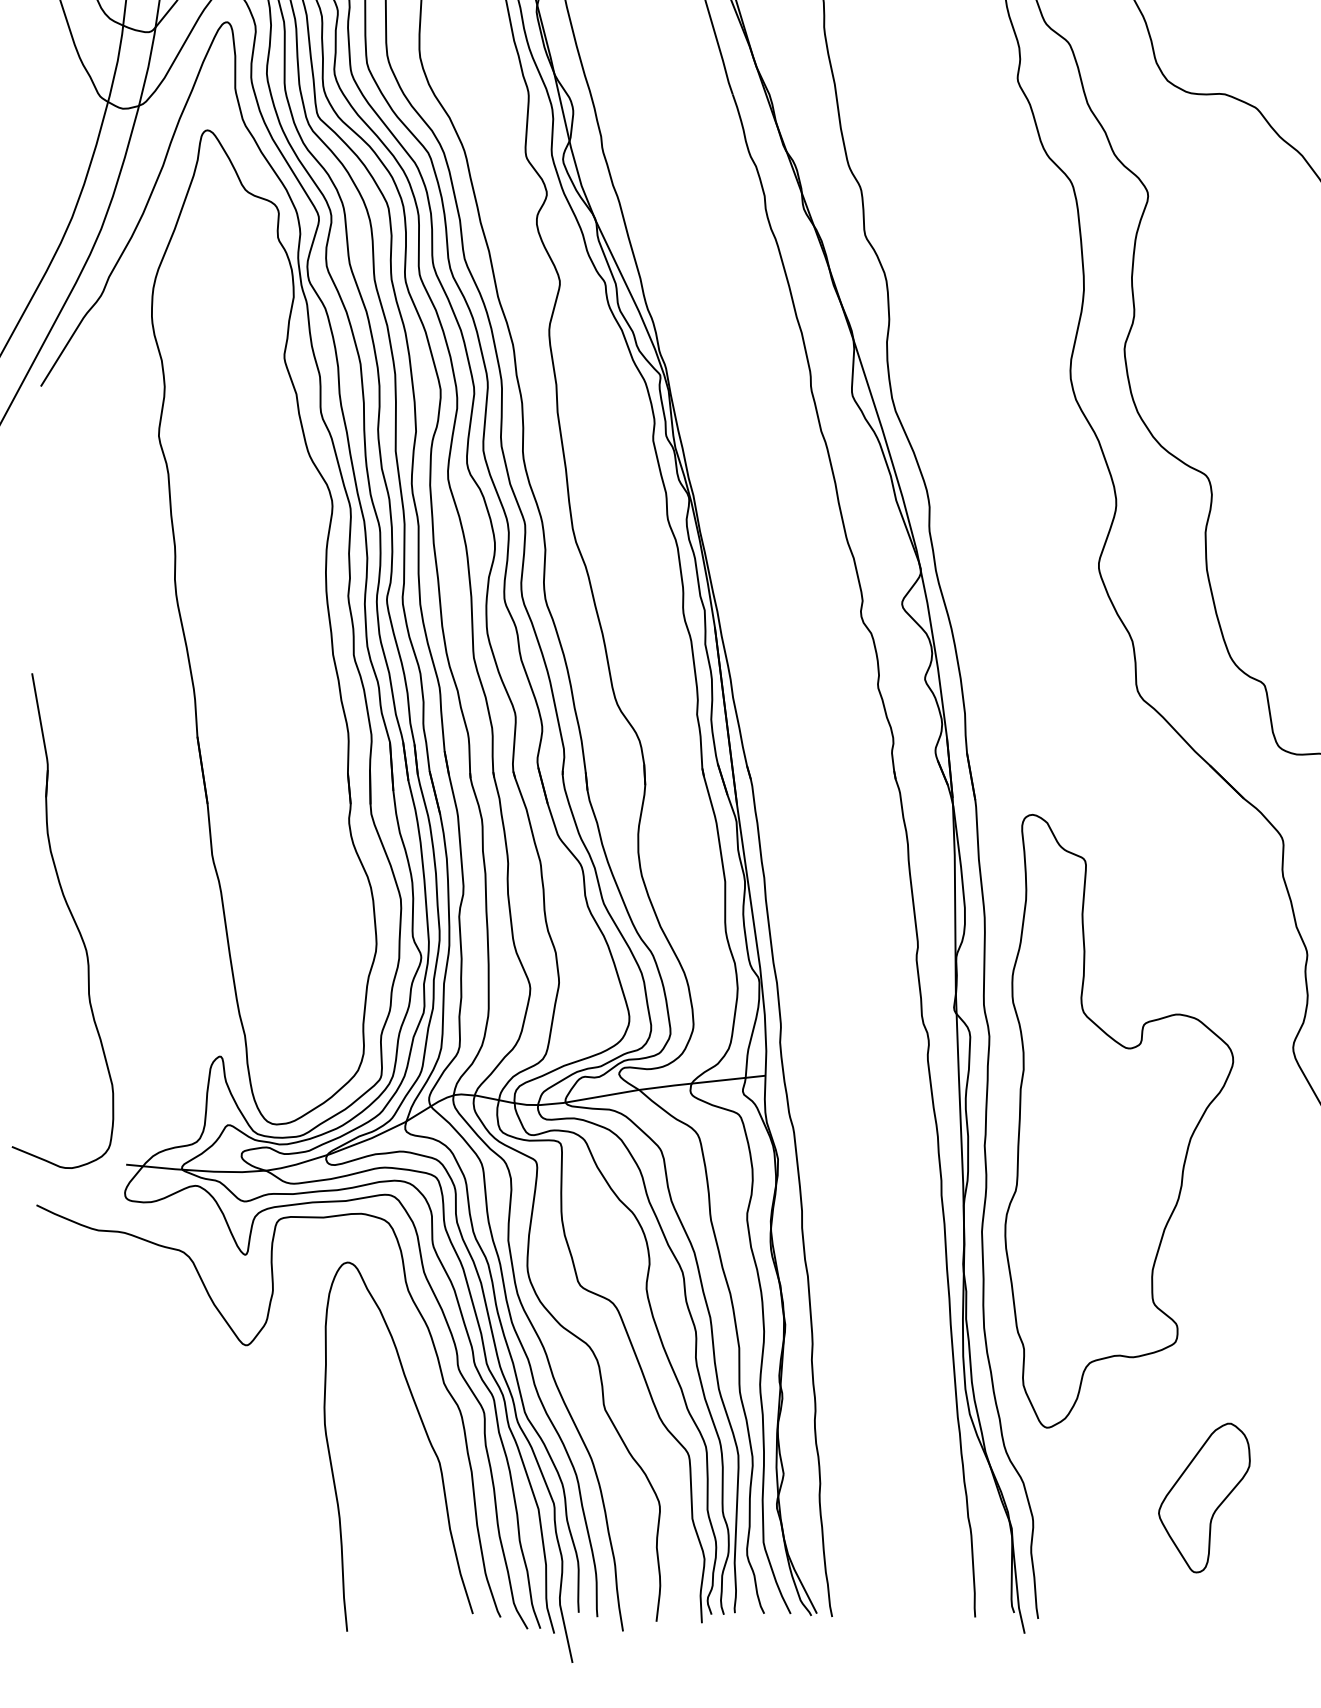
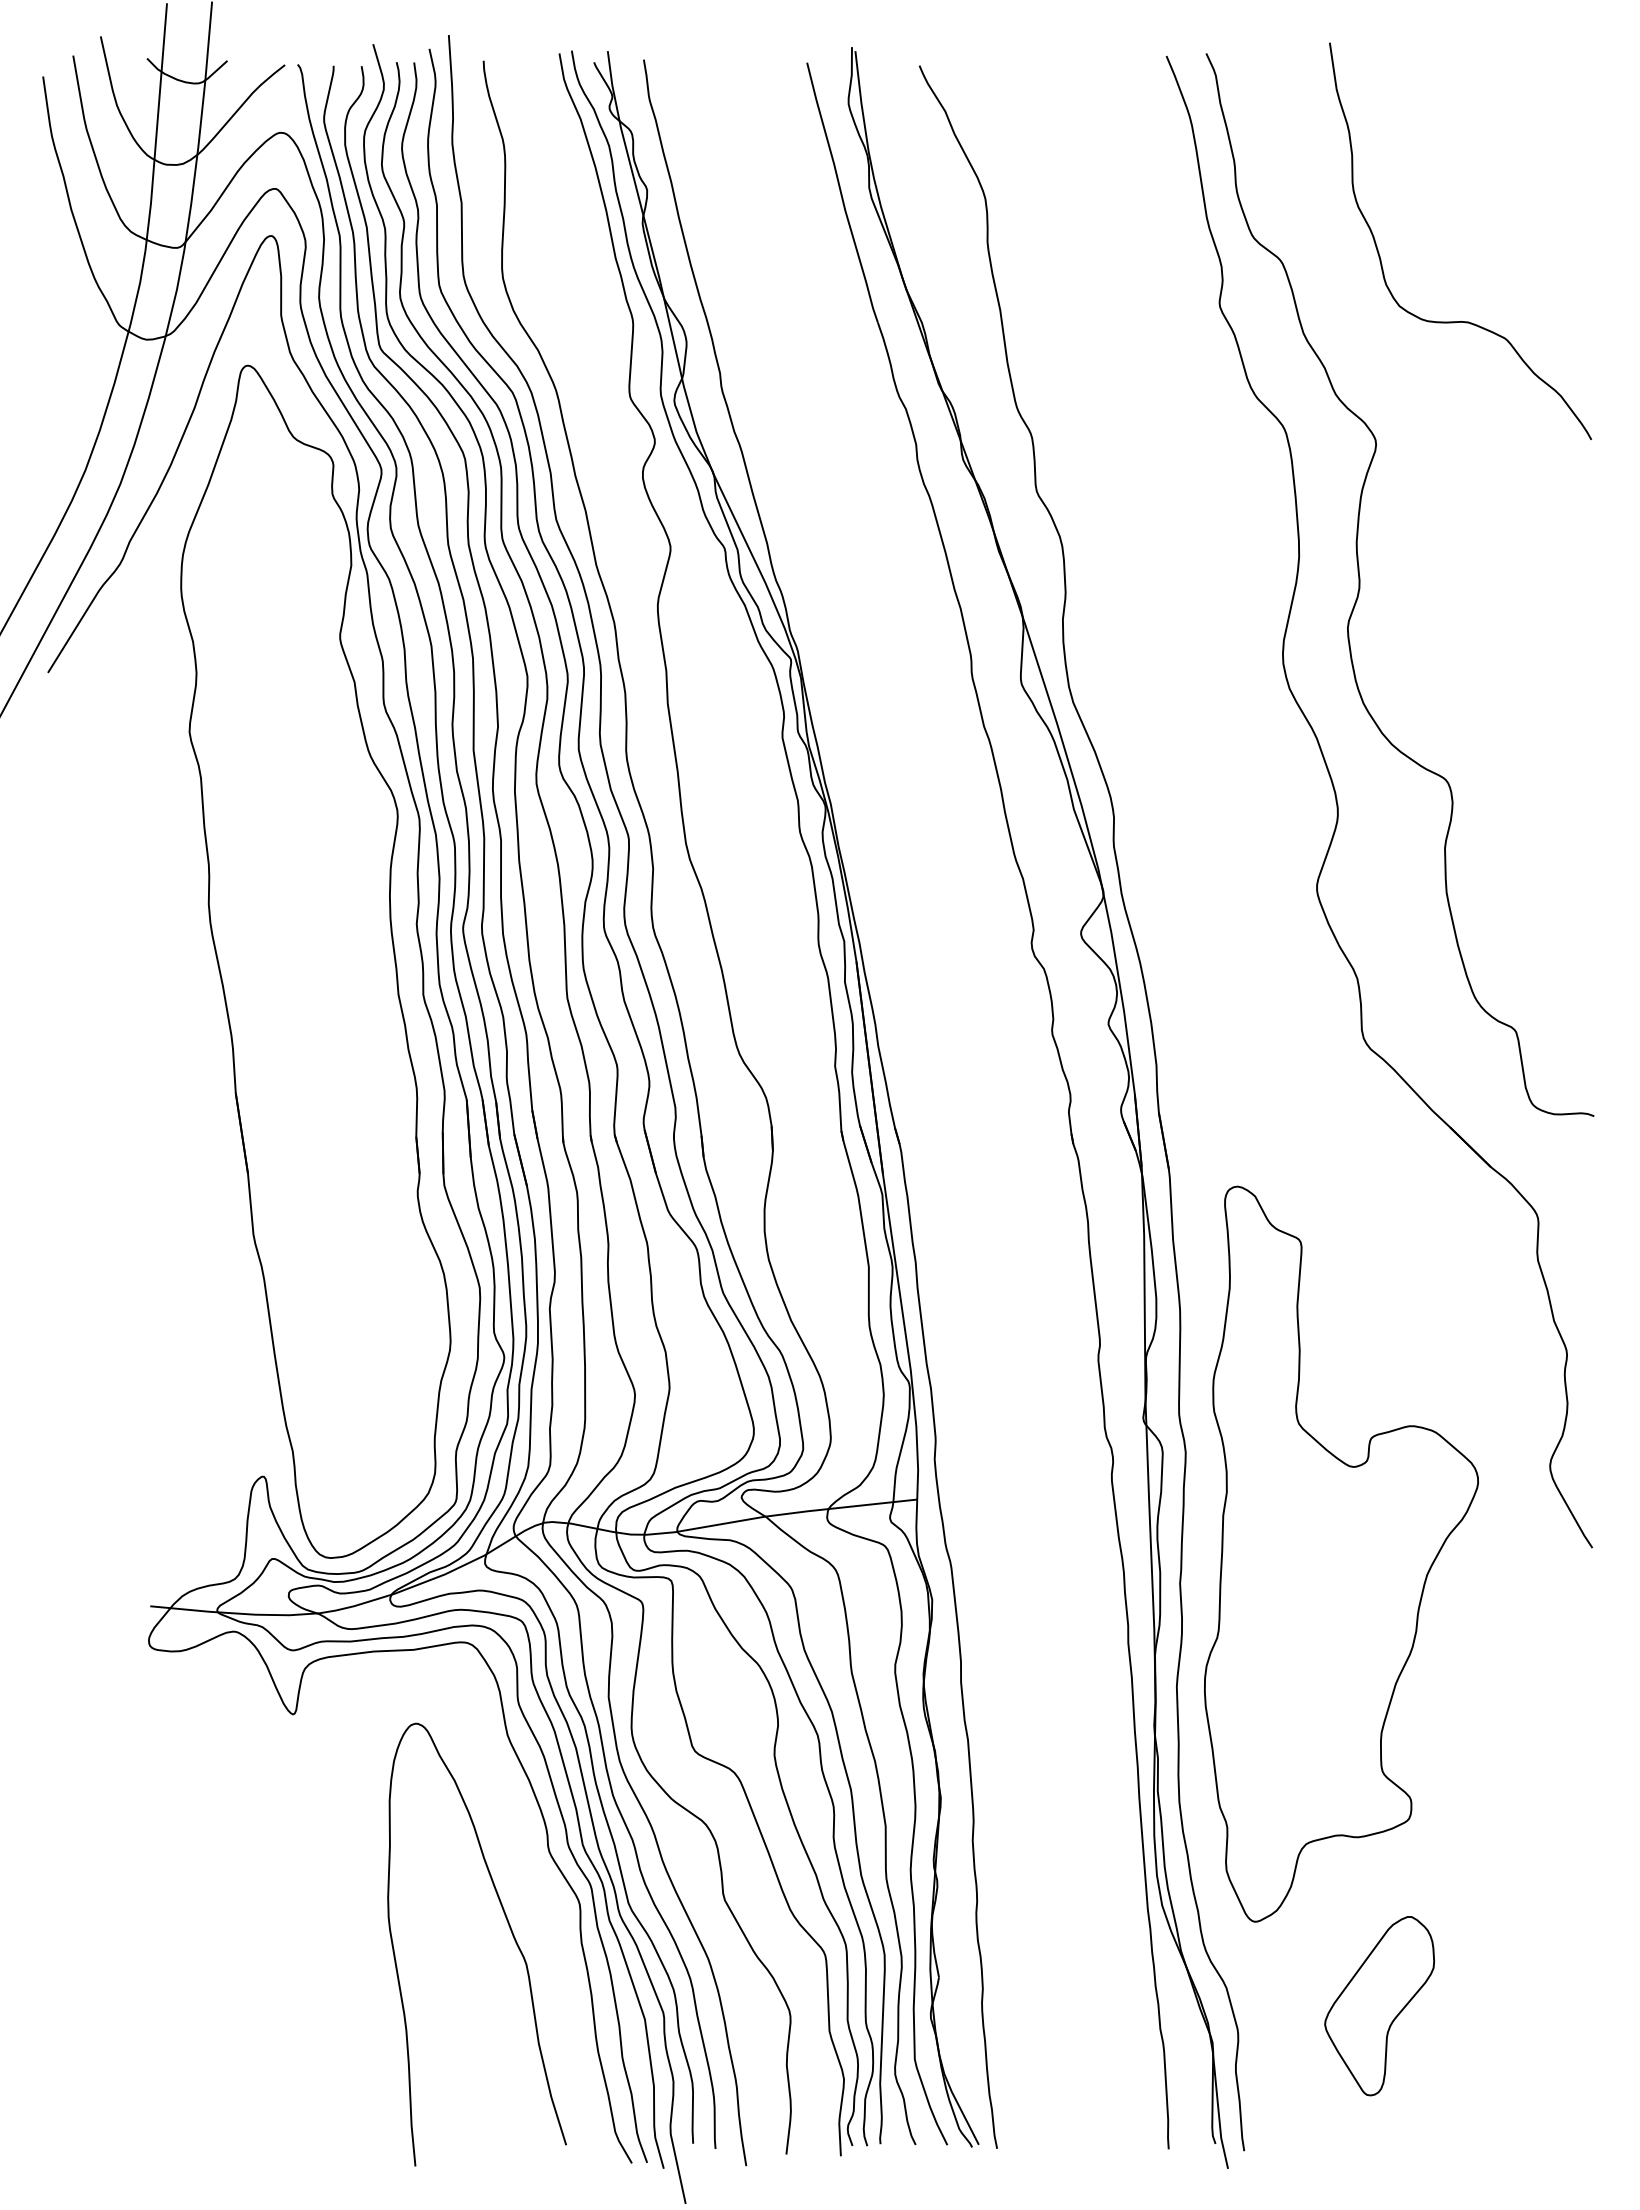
part: (72, 918) -> (85, 1310), removed
curve: (248, 1345) -> (297, 1823), removed
part: (1204, 1498) -> (1379, 2006), moved

